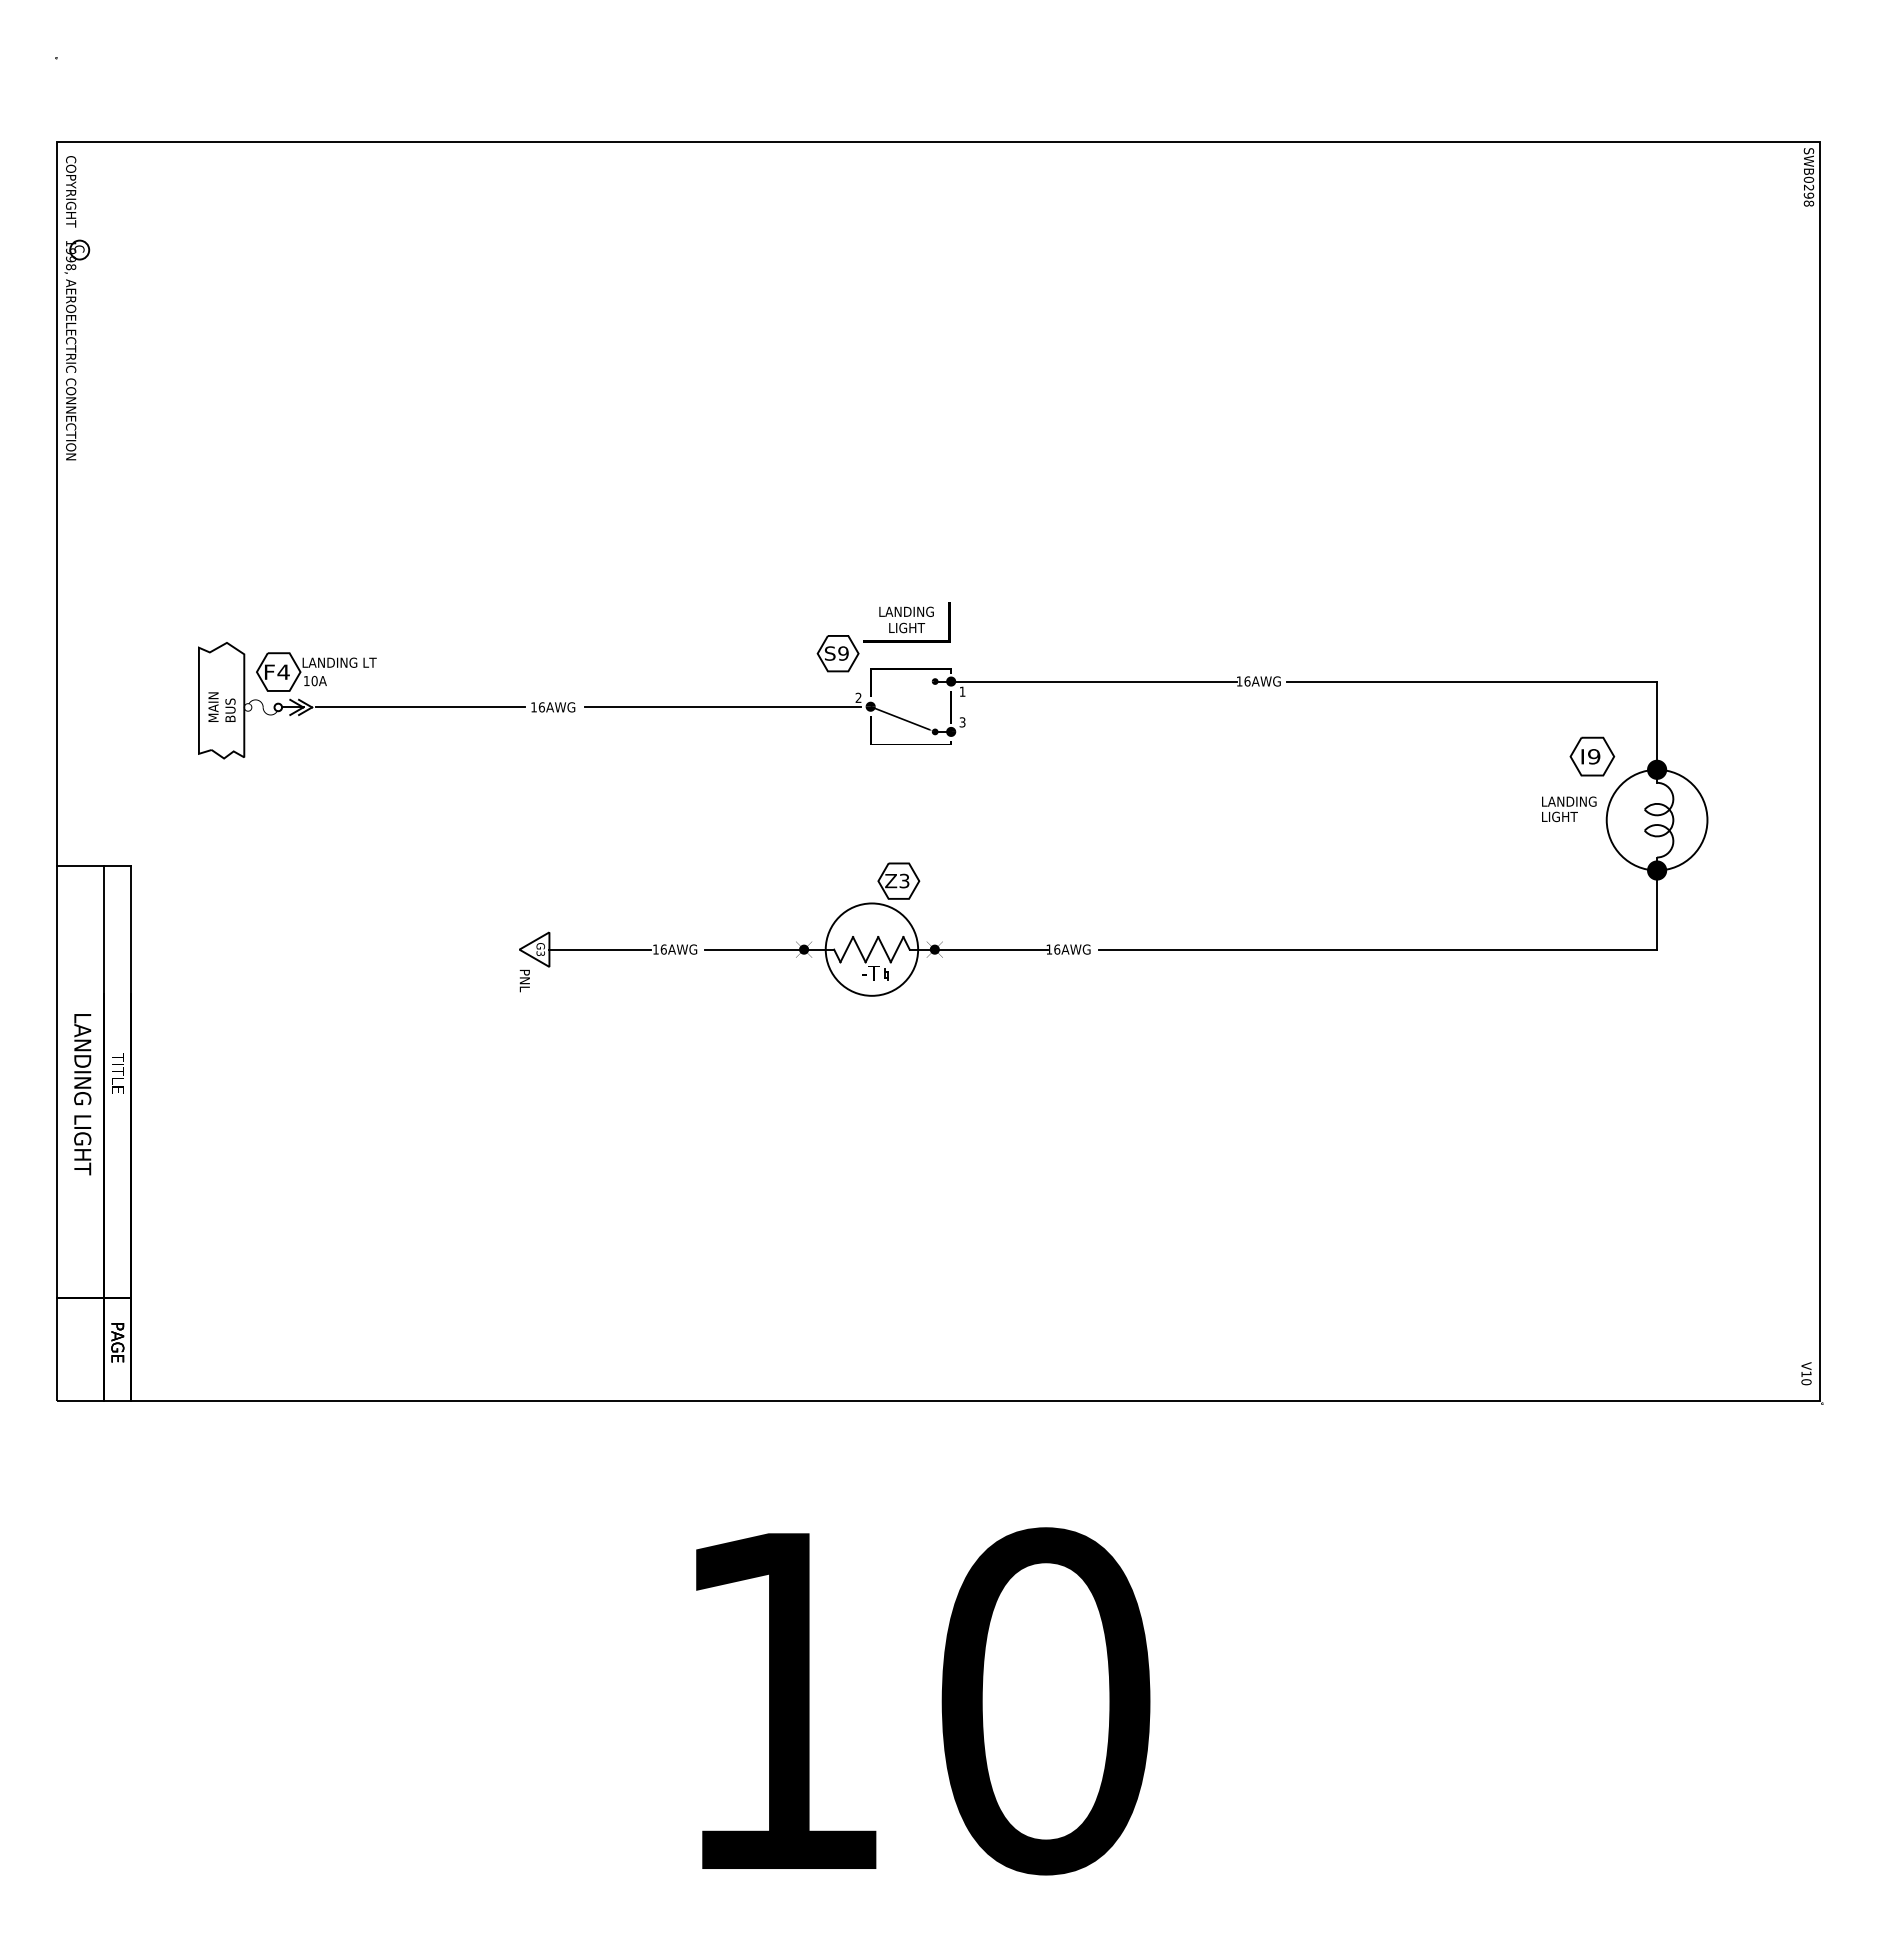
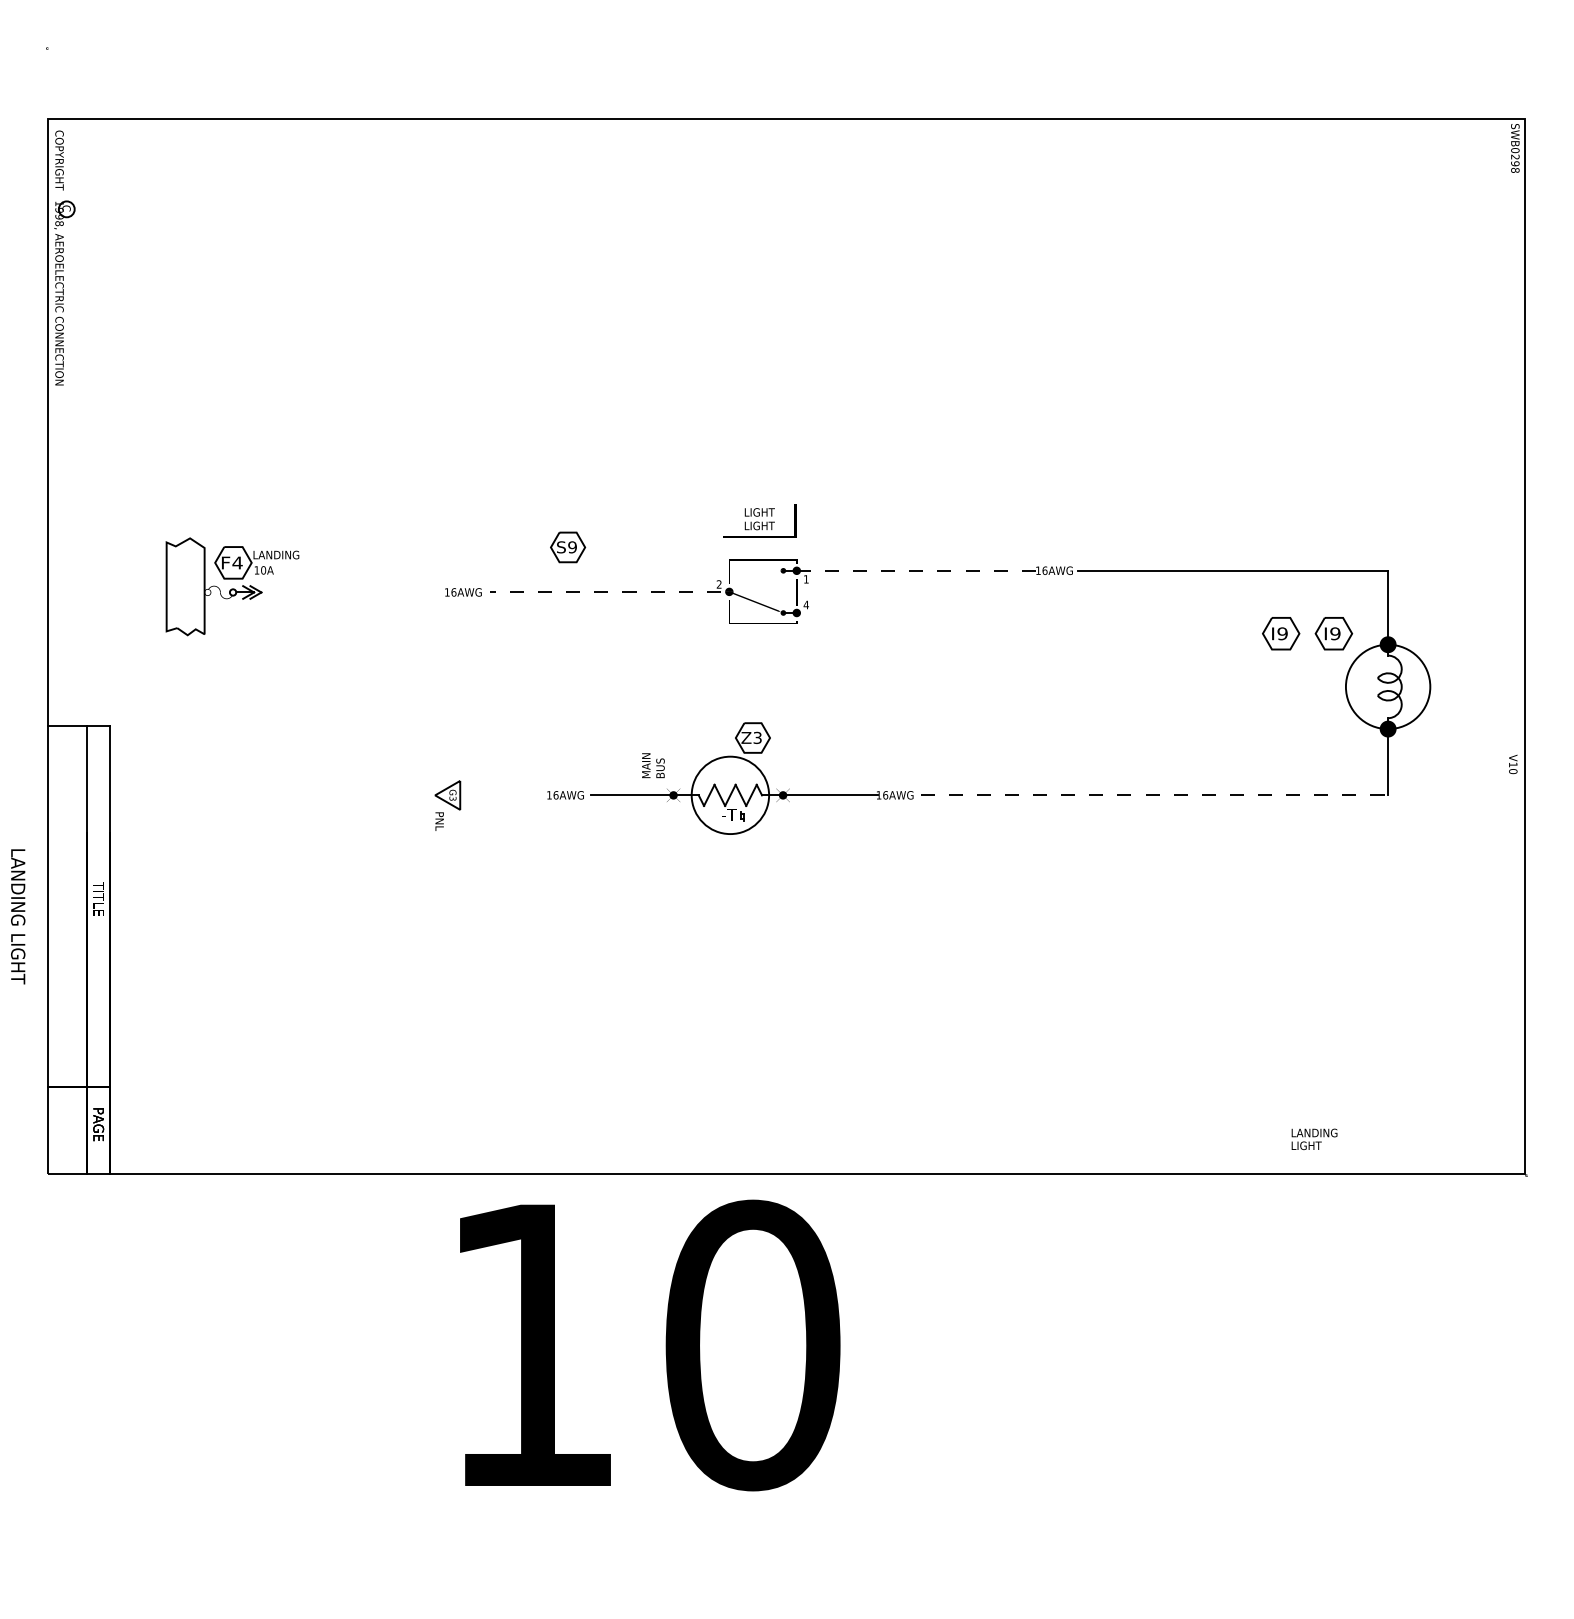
text: (906, 611) -> (759, 512), LANDING -> LIGHT
part: (837, 653) -> (567, 547), moved
text: (369, 662) -> (309, 554), LANDING LT -> LANDING
line: (1094, 681) -> (916, 570), solid -> dashed
text: (221, 706) -> (652, 765), moved
line: (722, 706) -> (605, 591), solid -> dashed
line: (419, 707) -> (351, 592), removed
text: (962, 722) -> (806, 605), 3 -> 4
part: (1529, 756) -> (1281, 633), added
text: (1569, 809) -> (1314, 1139), moved
line: (599, 949) -> (502, 795), removed
line: (1378, 949) -> (1154, 795), solid -> dashed
text: (82, 1094) -> (17, 916), moved
text: (1806, 1373) -> (1513, 764), moved
text: (923, 1701) -> (650, 1345), moved

